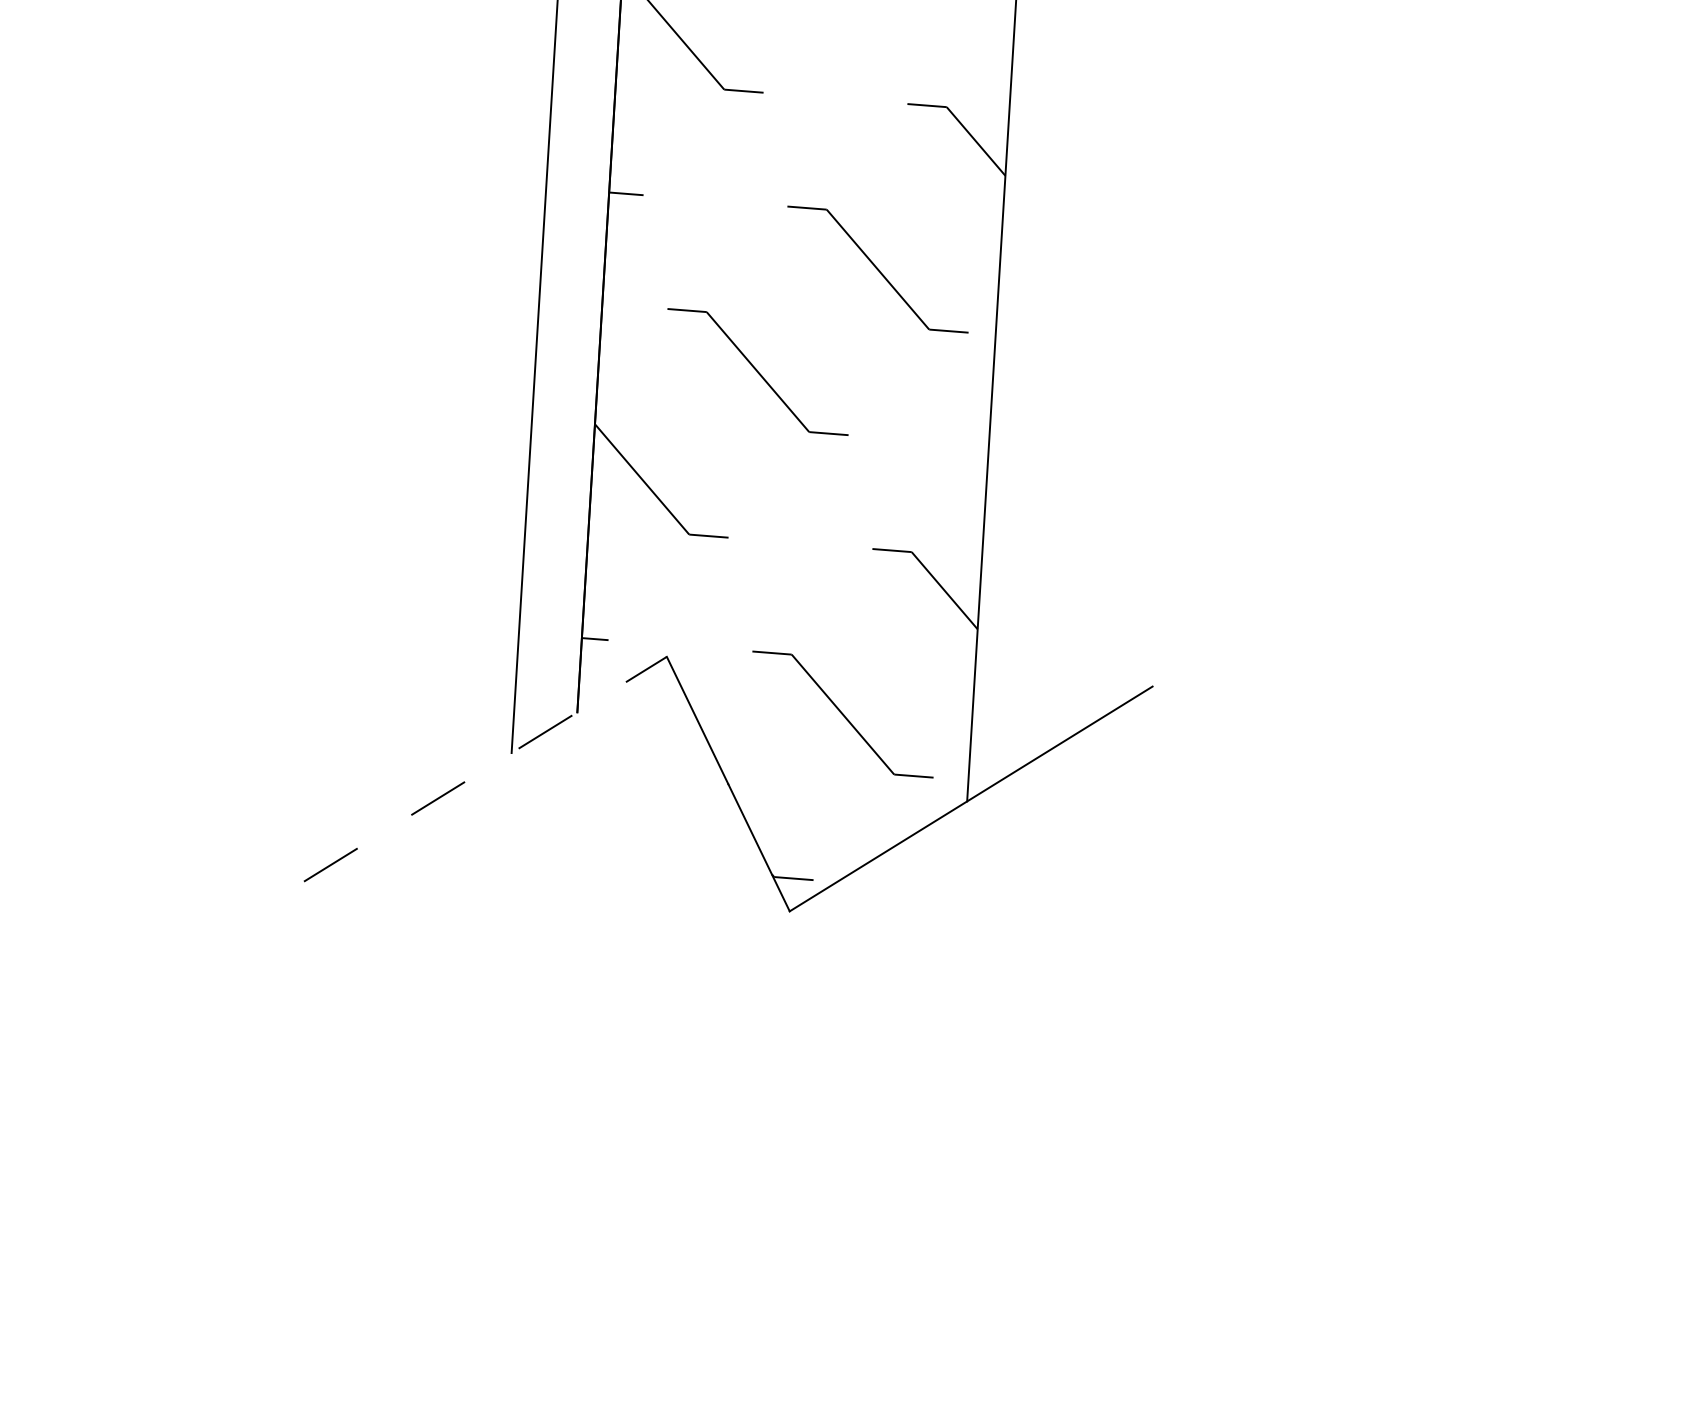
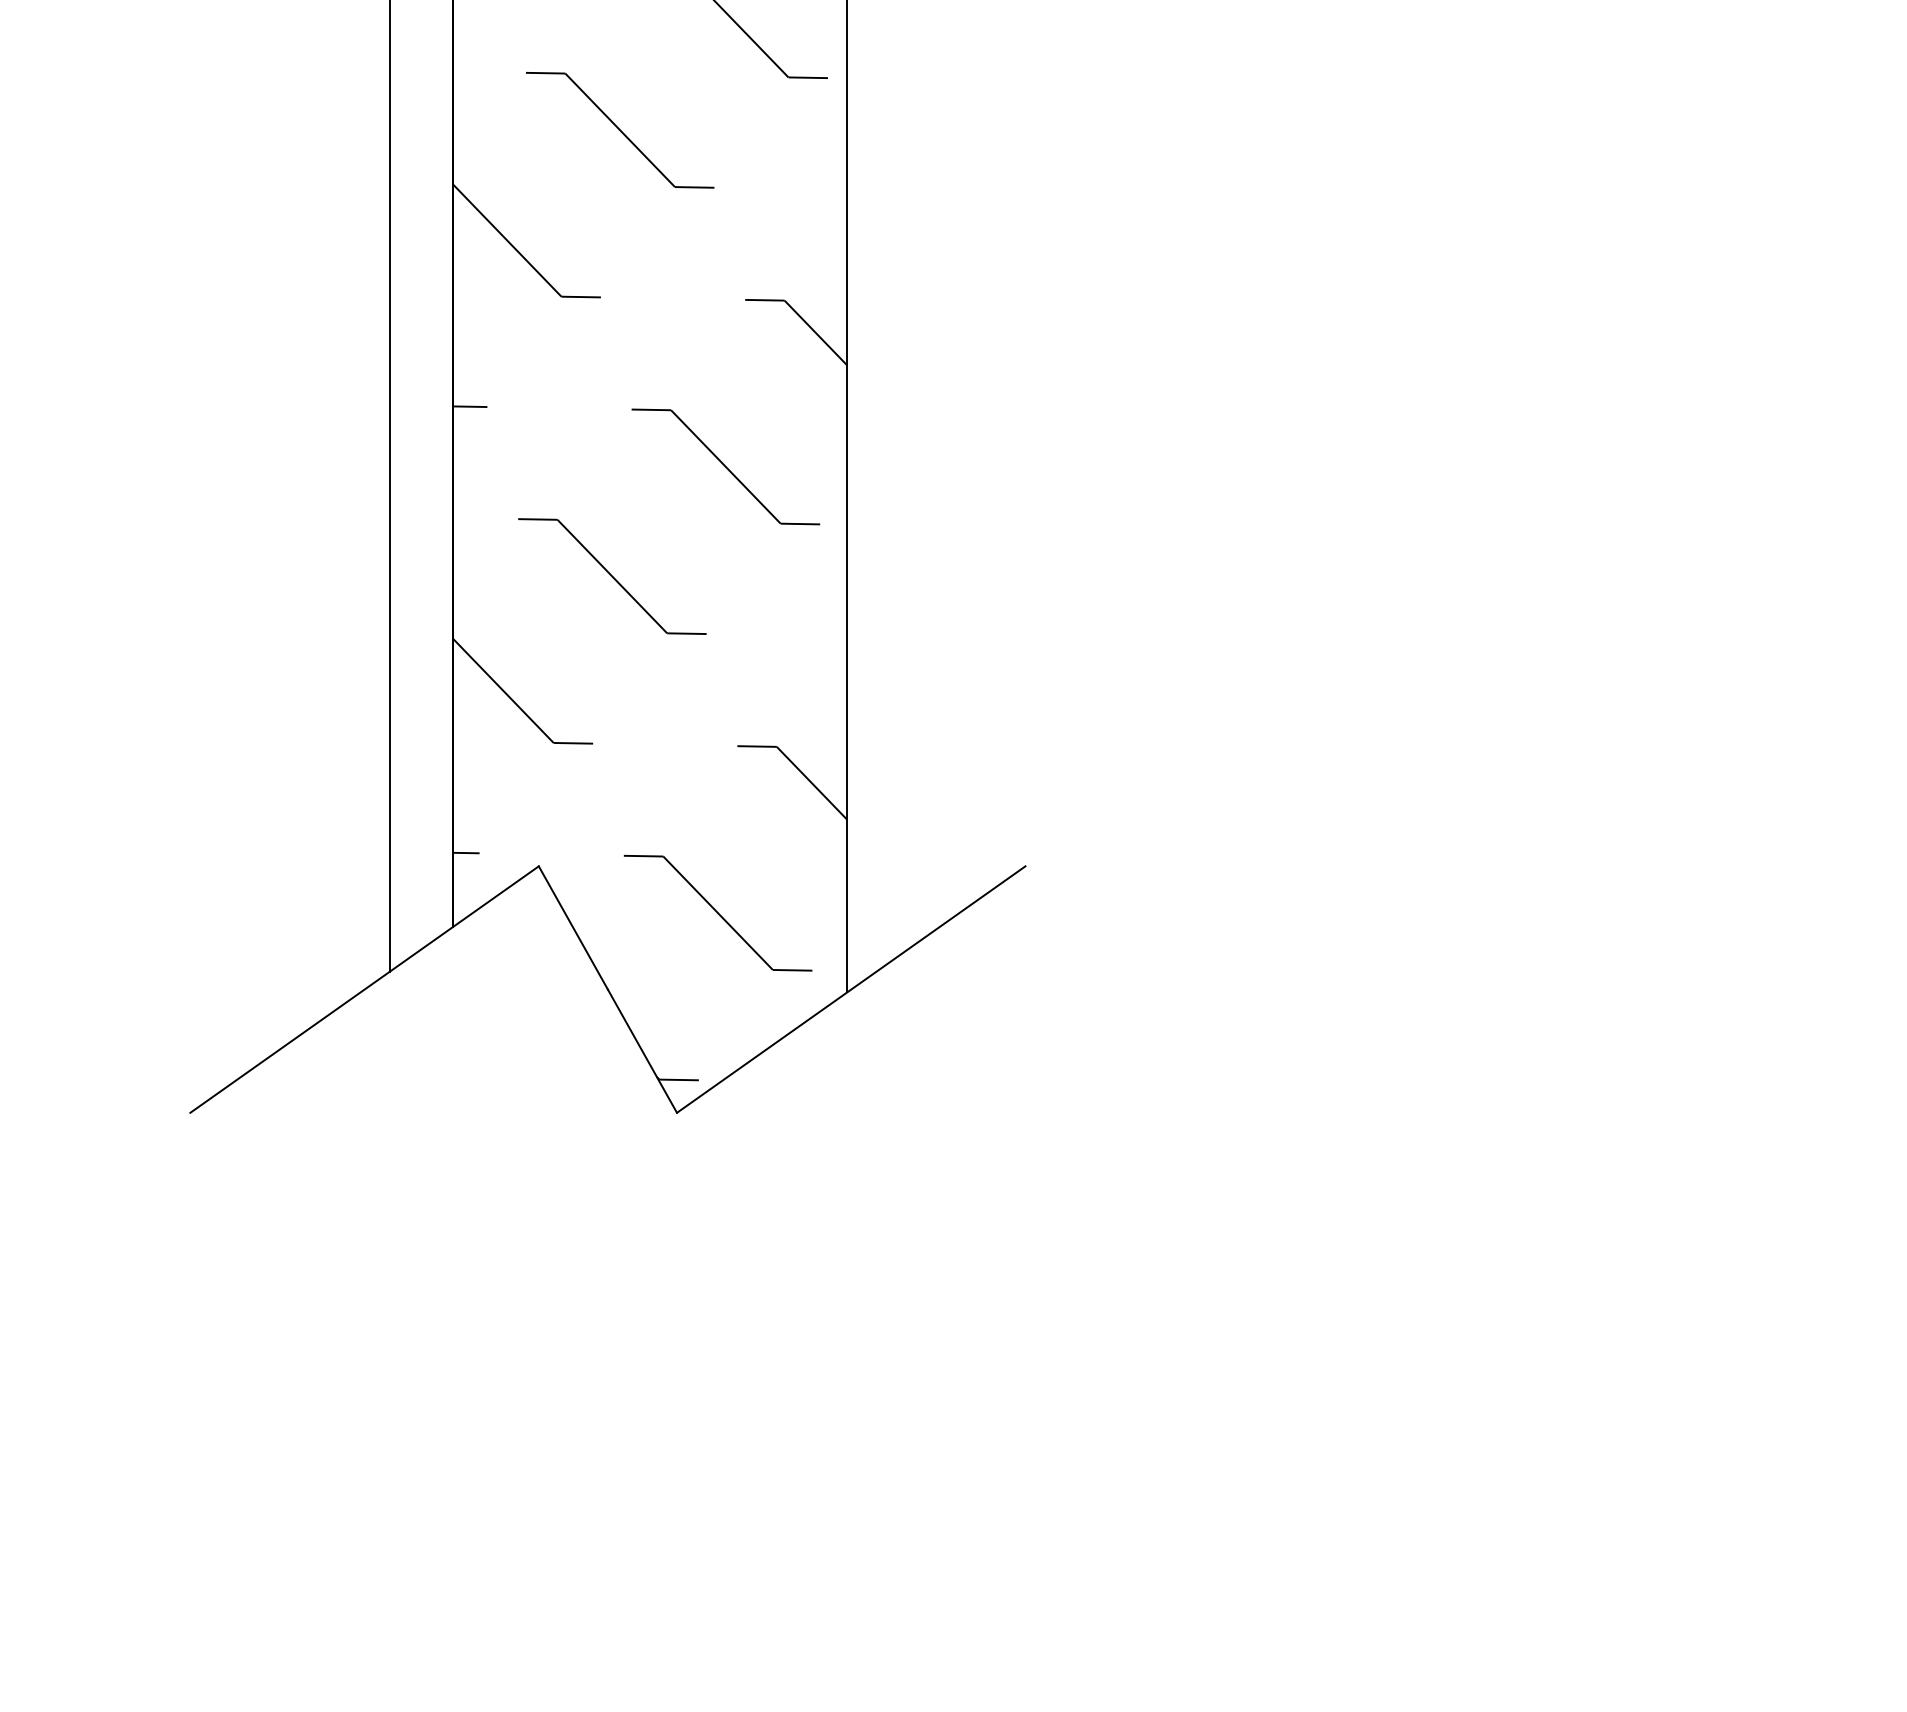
line: (486, 769) -> (365, 989), dashed -> solid

